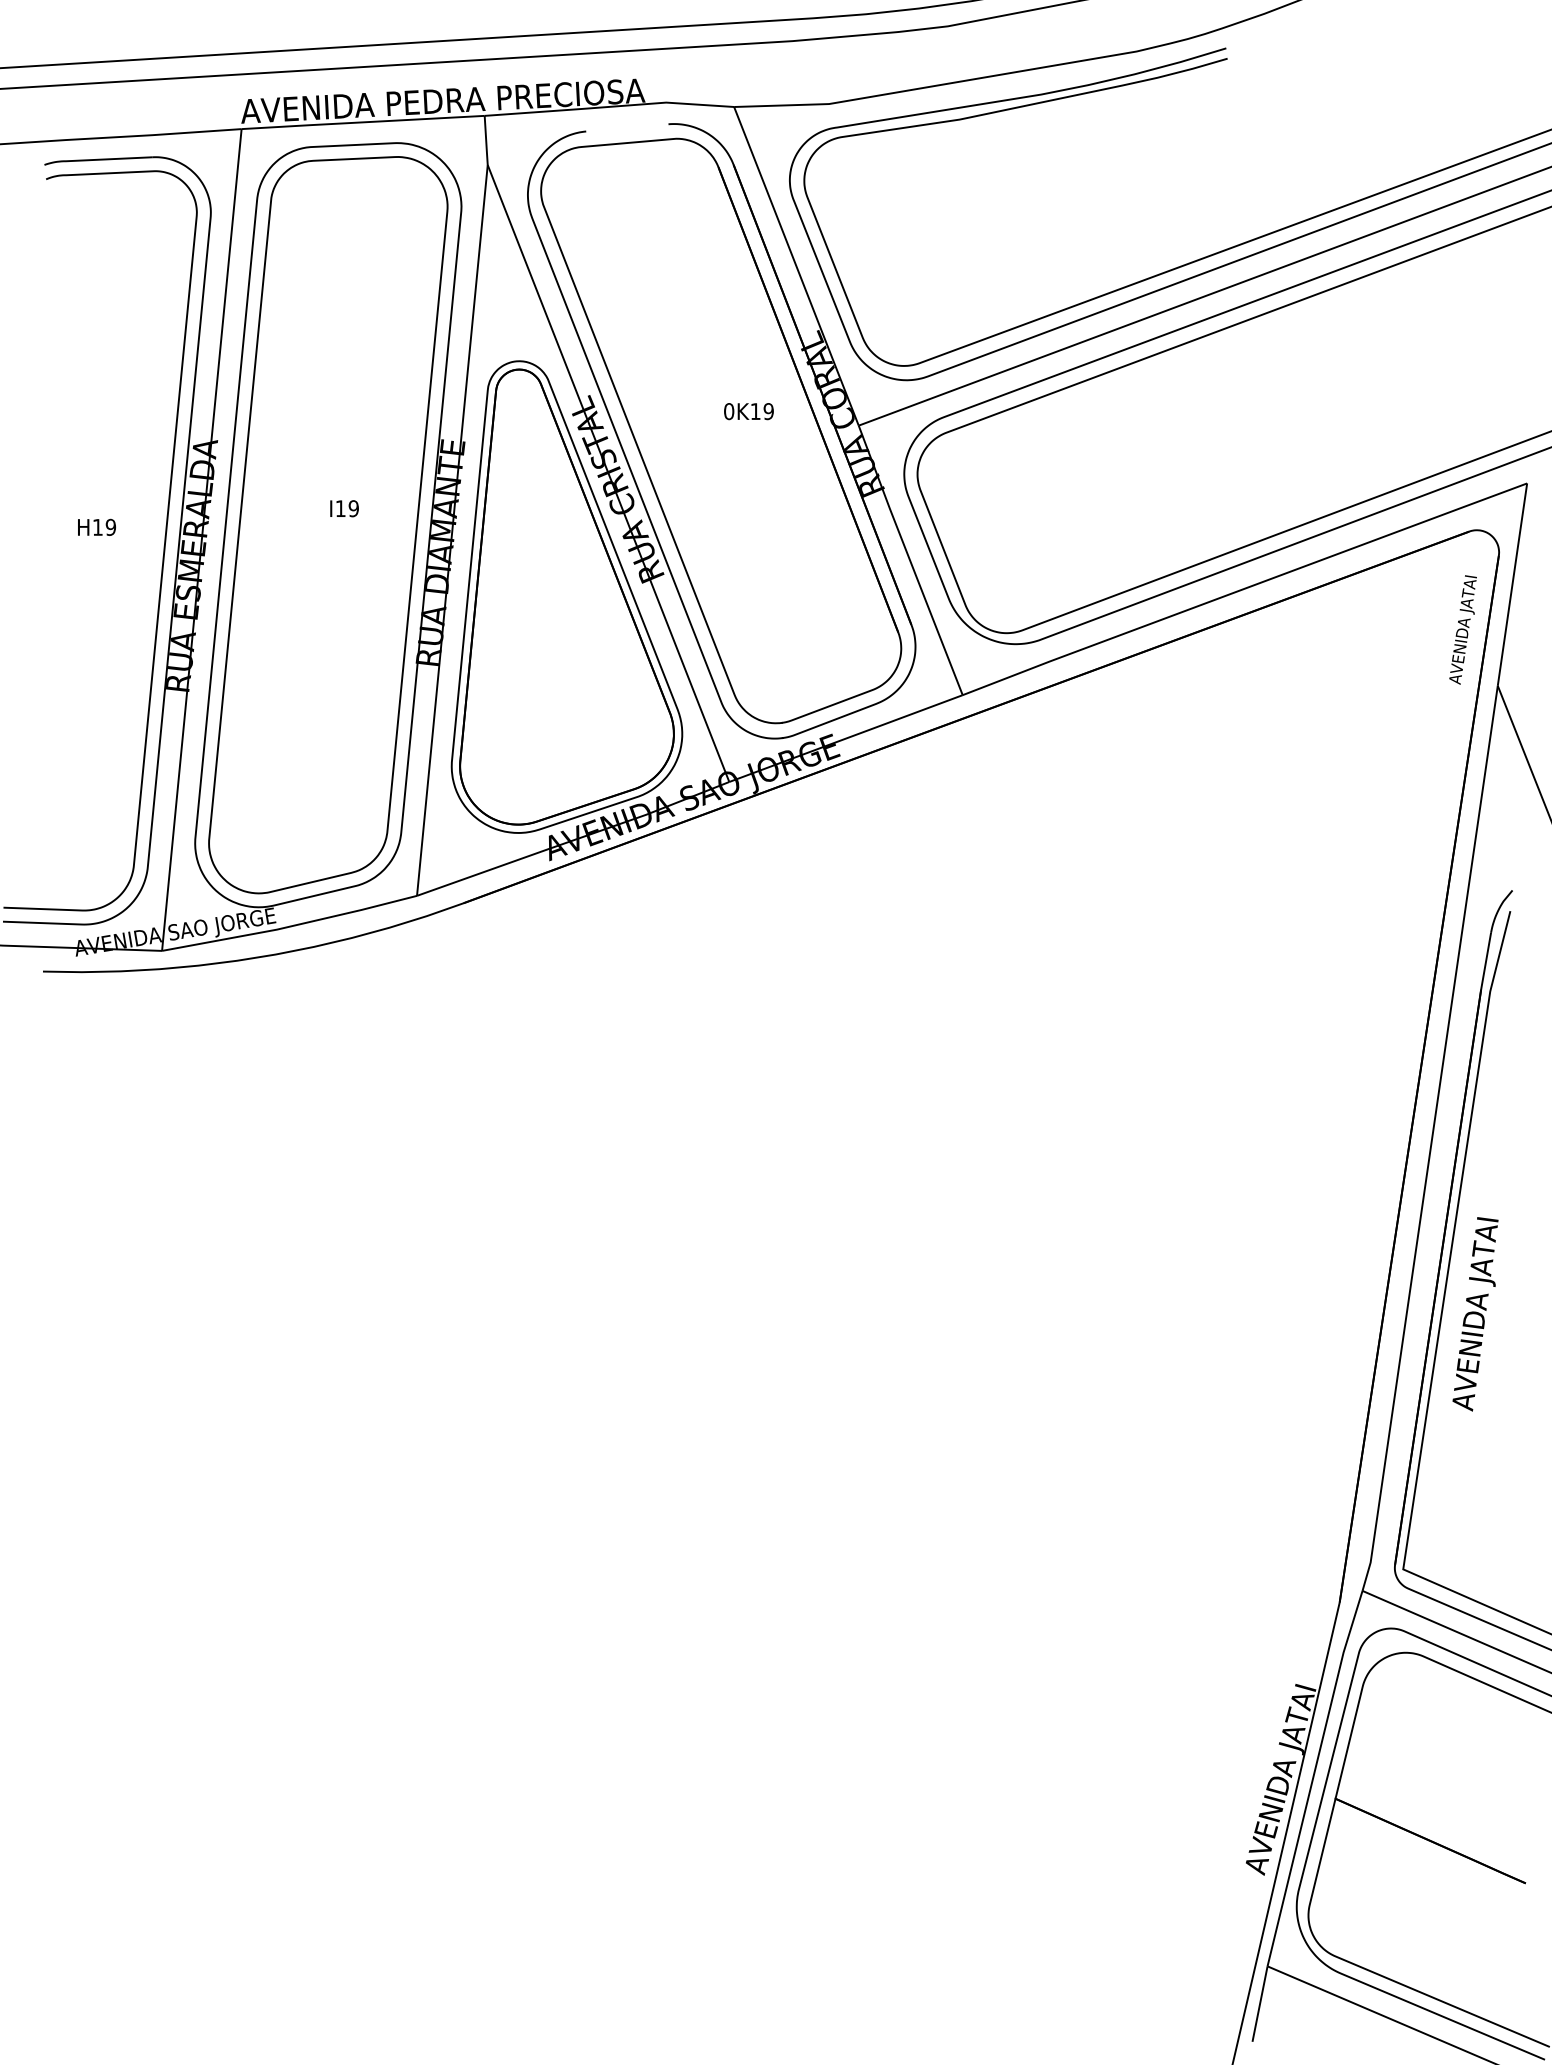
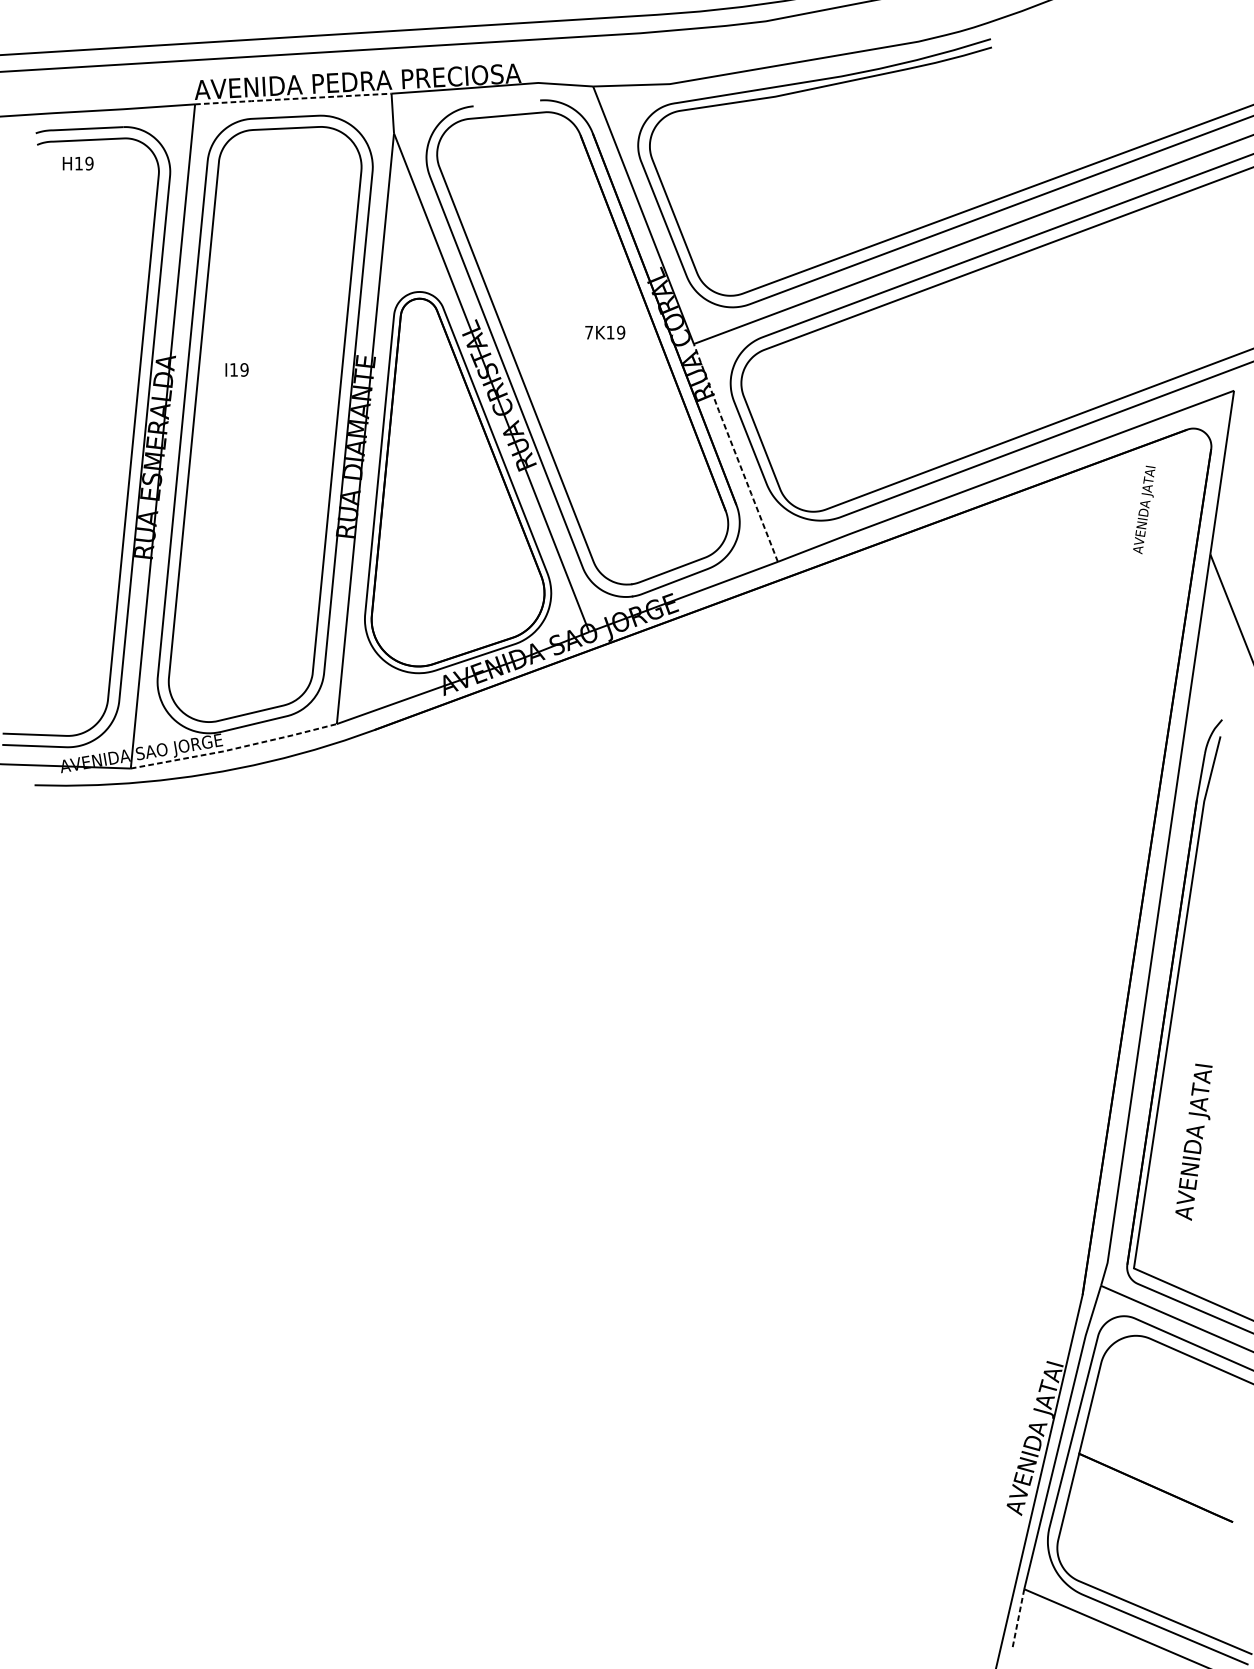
line: (363, 122) -> (293, 99), solid -> dashed
text: (729, 411) -> (589, 332), 0K19 -> 7K19
text: (344, 508) -> (237, 369), moved
text: (96, 526) -> (77, 162), moved
line: (910, 560) -> (735, 453), solid -> dashed
text: (1462, 629) -> (1143, 509), moved
line: (290, 926) -> (234, 748), solid -> dashed
text: (1475, 1314) -> (1193, 1142), moved
line: (1259, 2004) -> (1017, 1620), solid -> dashed

